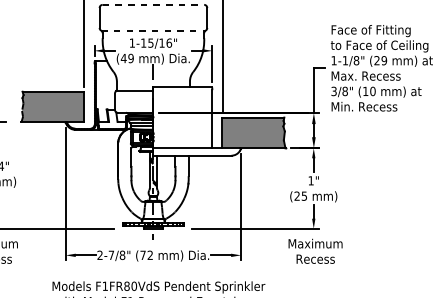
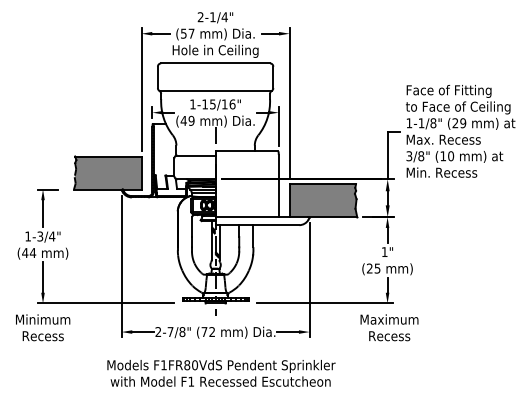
line: (154, 4) -> (216, 63), dashed -> solid
line: (154, 31) -> (216, 91), dashed -> solid

